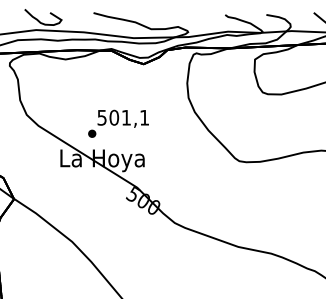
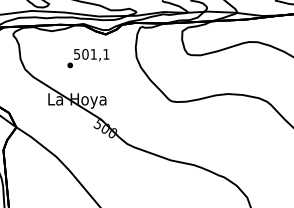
text: (118, 123) -> (88, 58), moved

